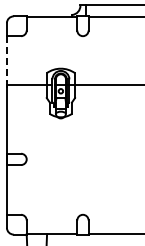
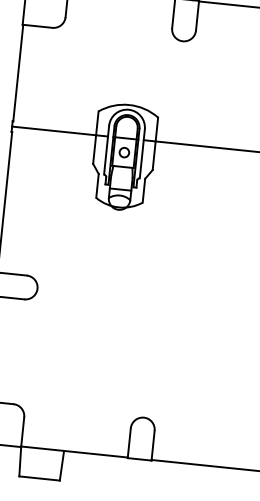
line: (7, 59) -> (18, 74), dashed -> solid

